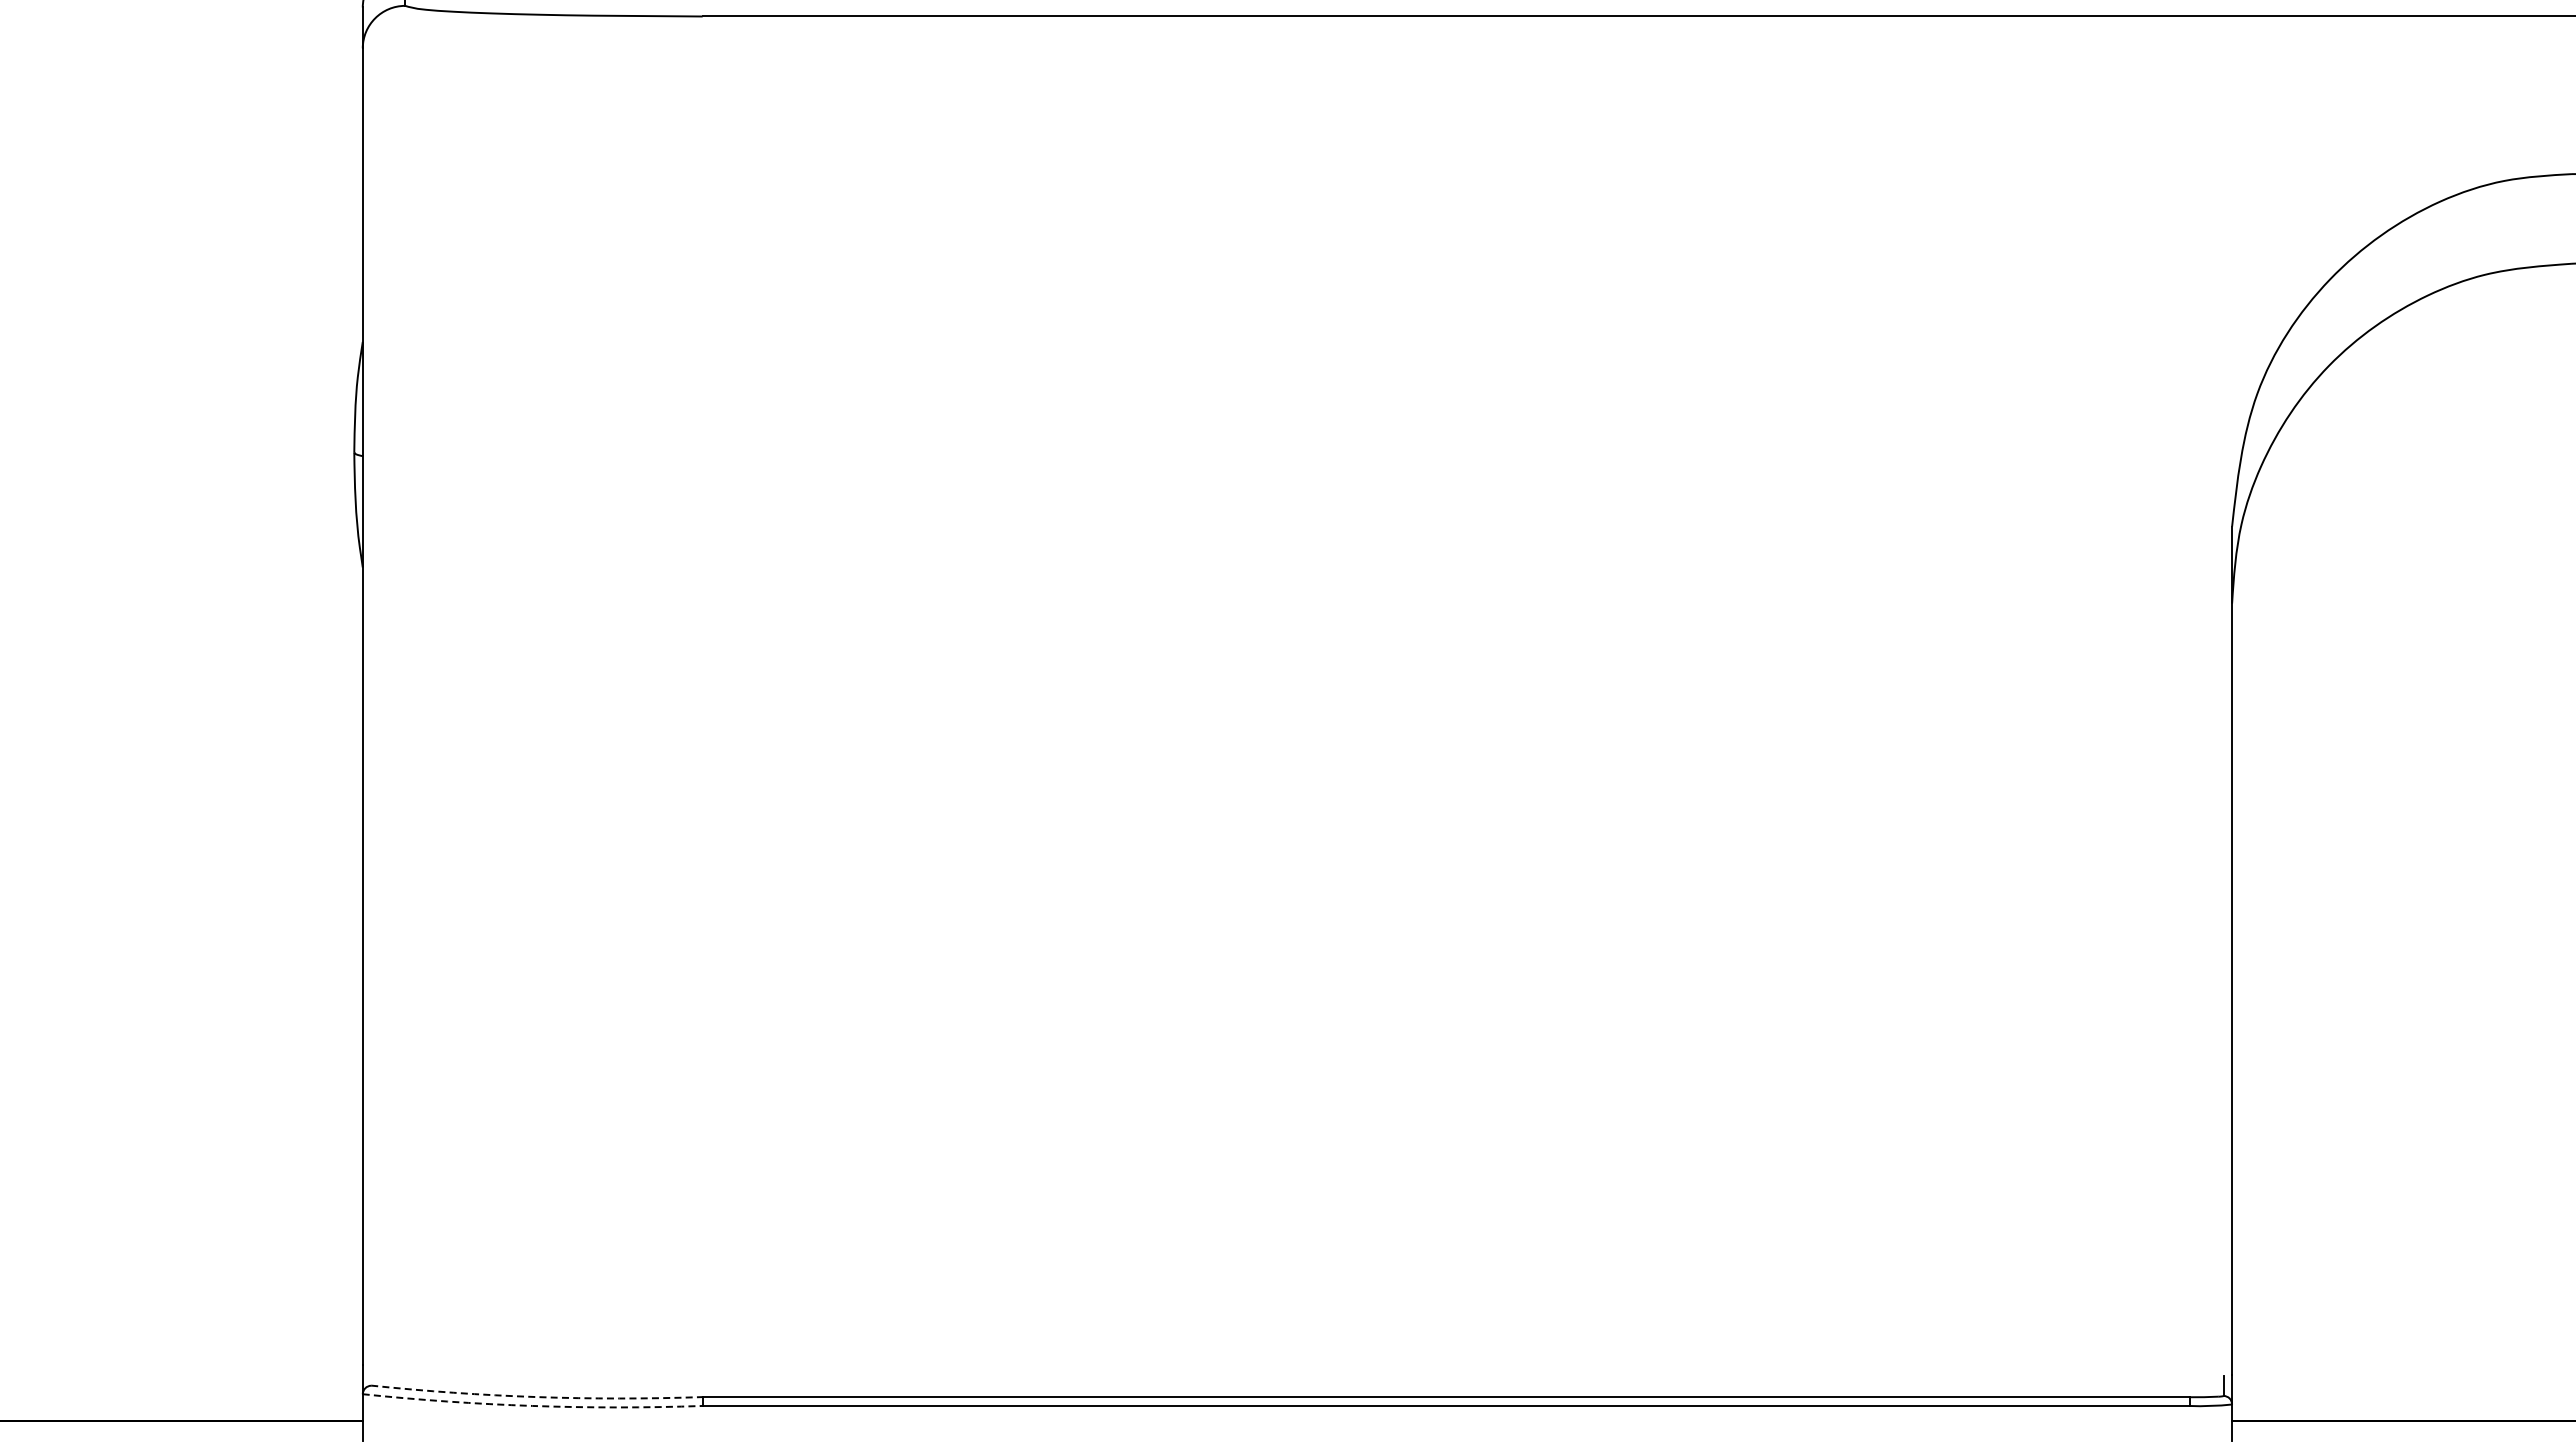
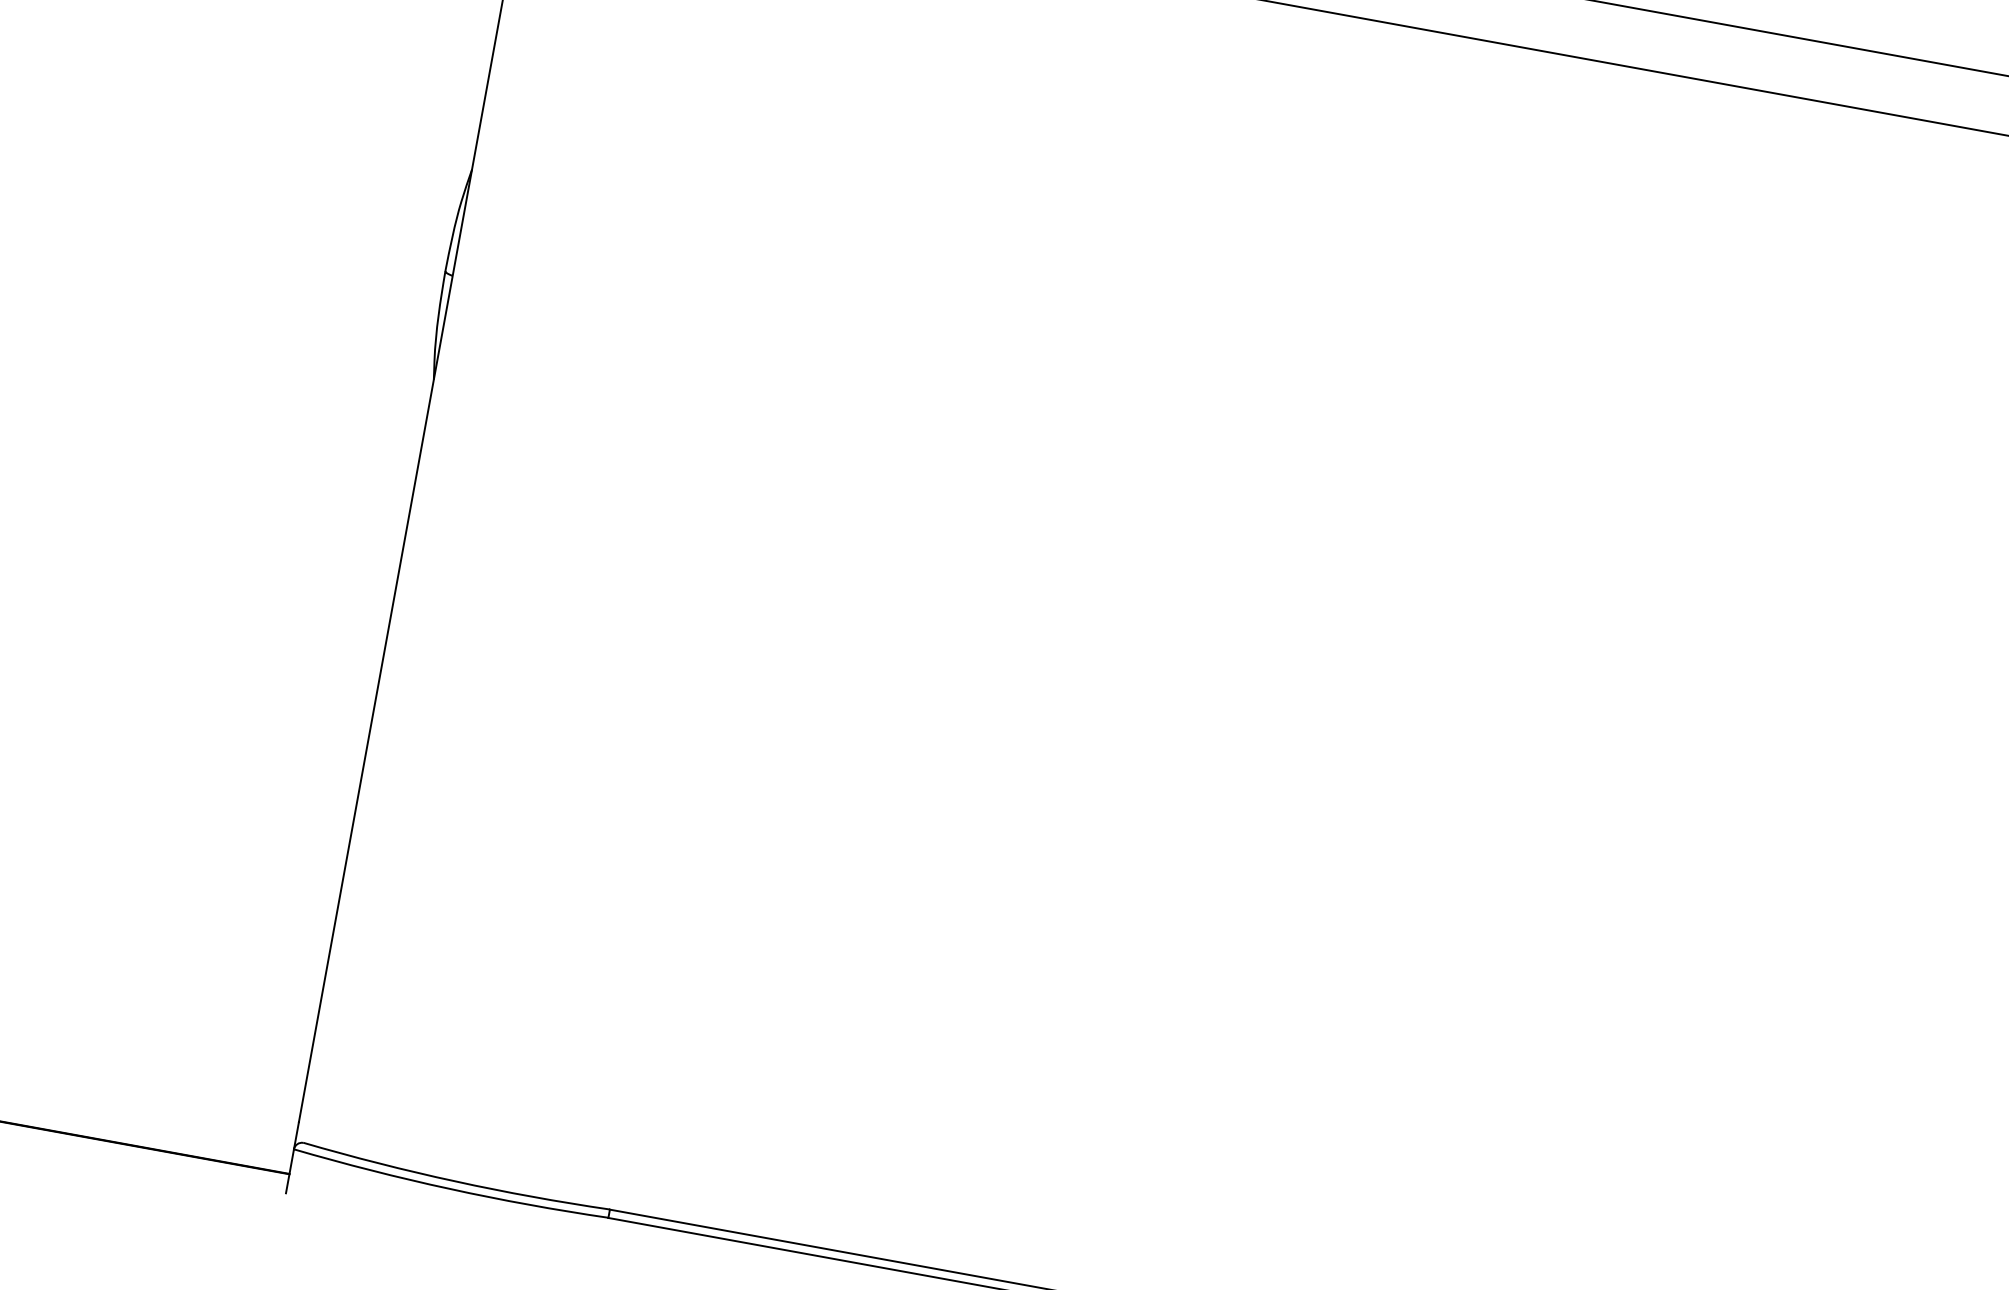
arc: (536, 1397) -> (455, 1181), dashed -> solid
arc: (532, 1405) -> (450, 1188), dashed -> solid

